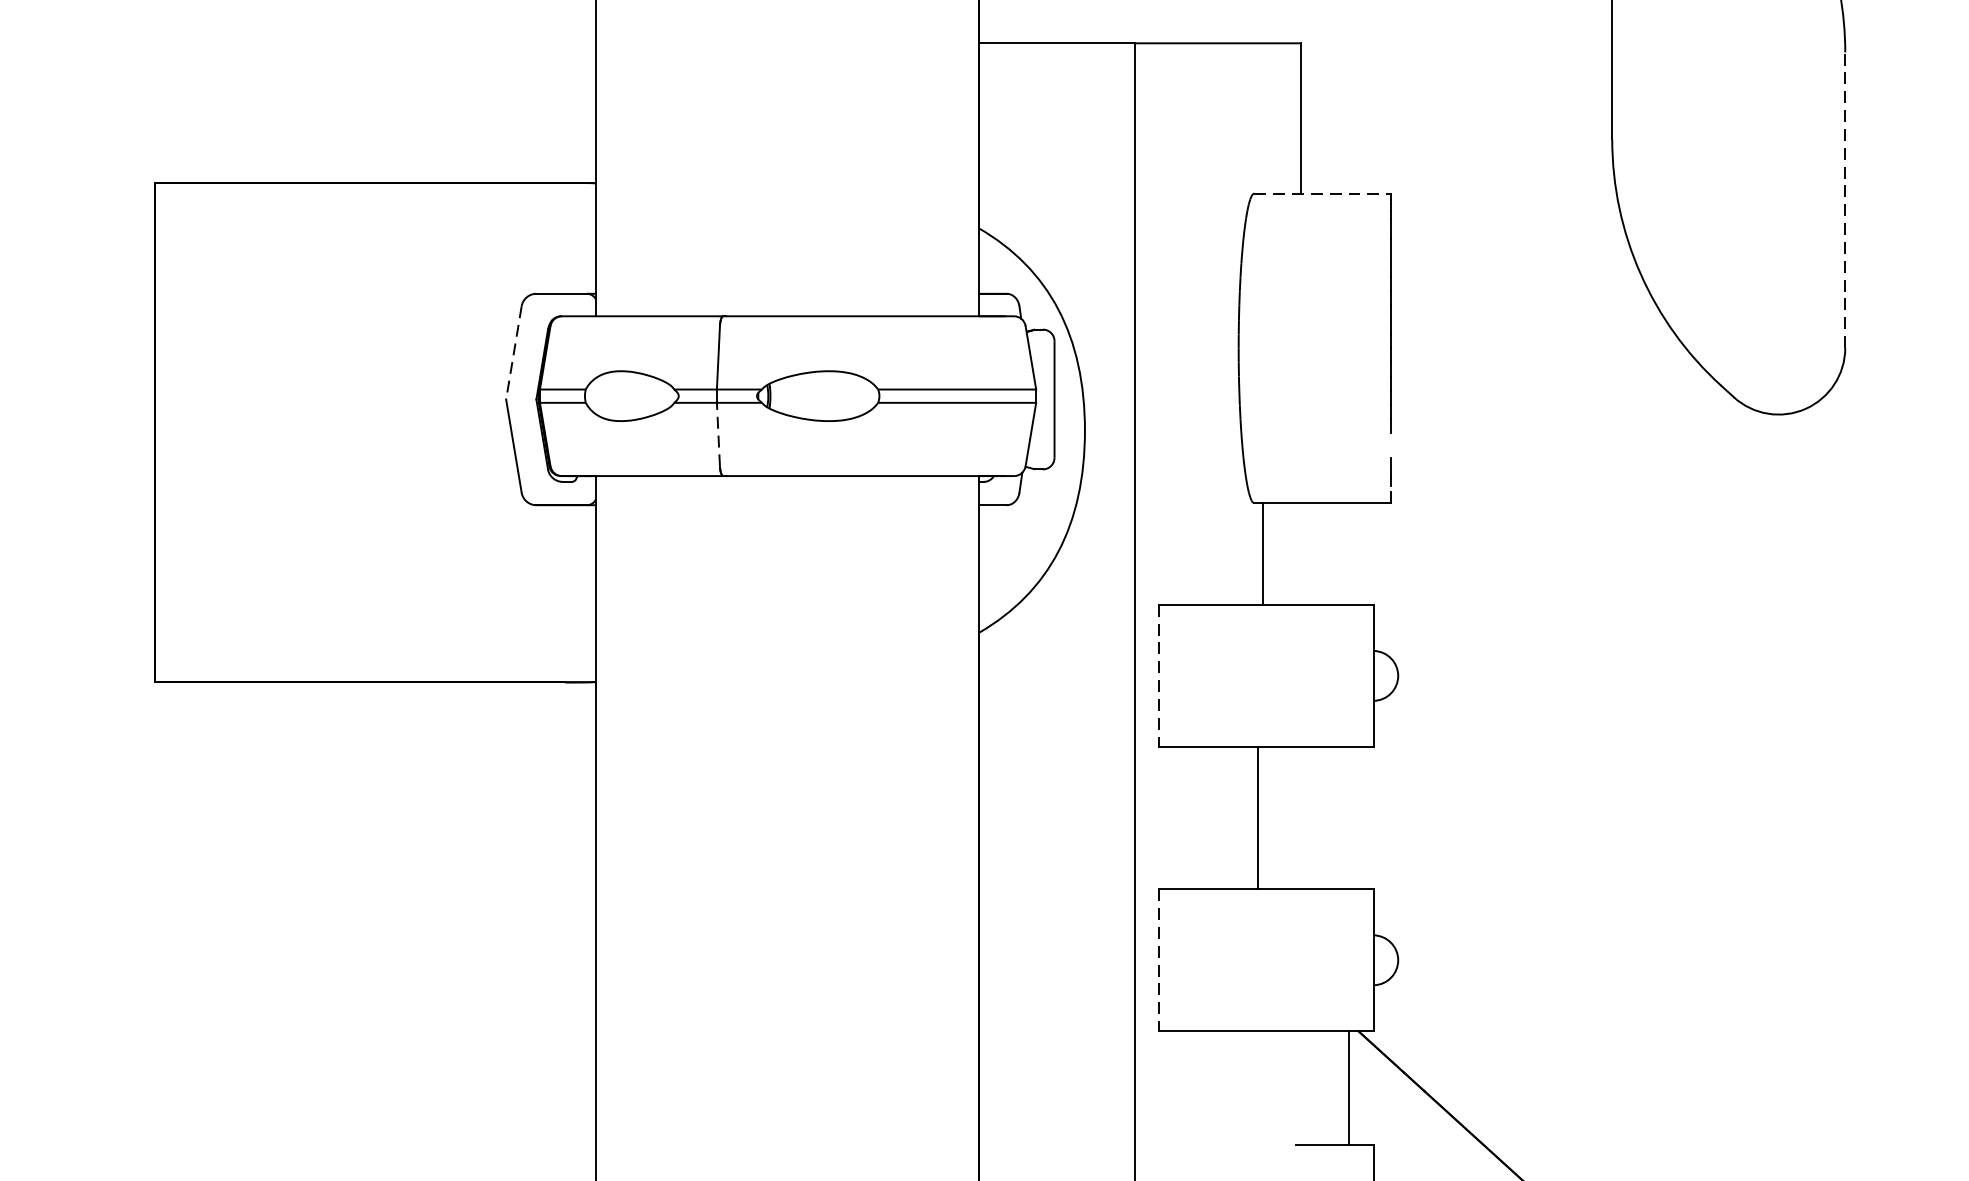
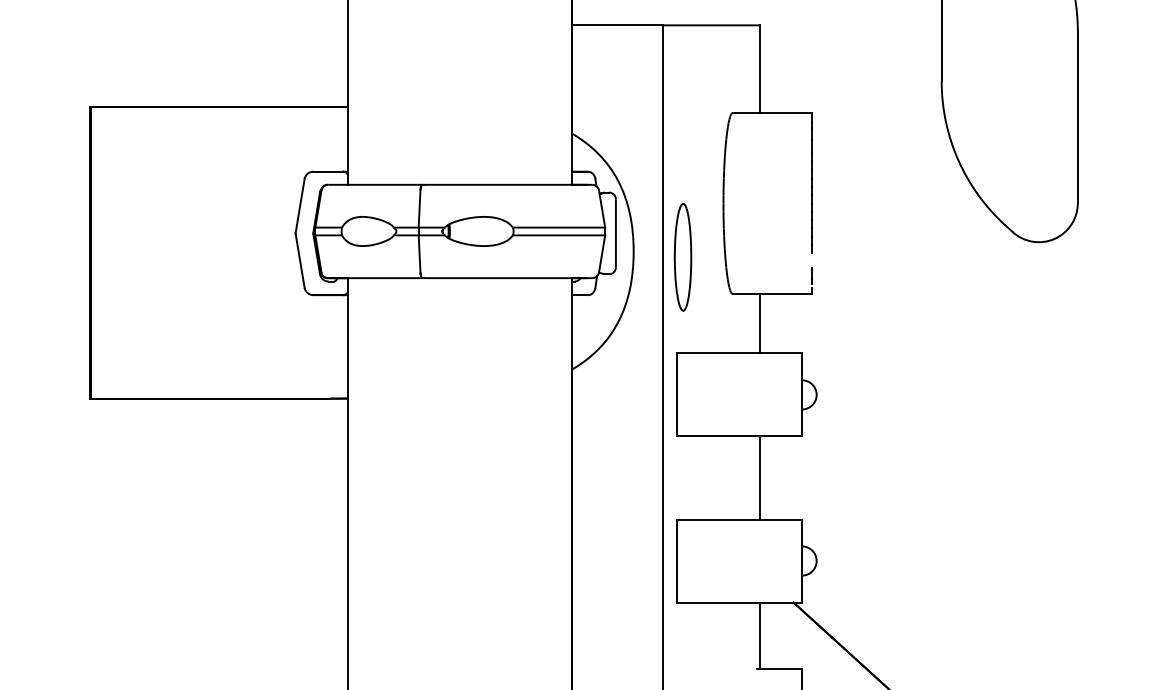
line: (1322, 194) -> (772, 113), dashed -> solid
line: (1844, 199) -> (1077, 116), dashed -> solid
line: (514, 353) -> (300, 206), dashed -> solid
line: (718, 433) -> (419, 253), dashed -> solid
part: (1168, 440) -> (682, 257), added
line: (1262, 553) -> (759, 323), moved
line: (1158, 675) -> (676, 394), dashed -> solid
line: (1257, 817) -> (759, 477), moved
line: (1158, 961) -> (676, 561), dashed -> solid
line: (1348, 1087) -> (759, 635), moved

